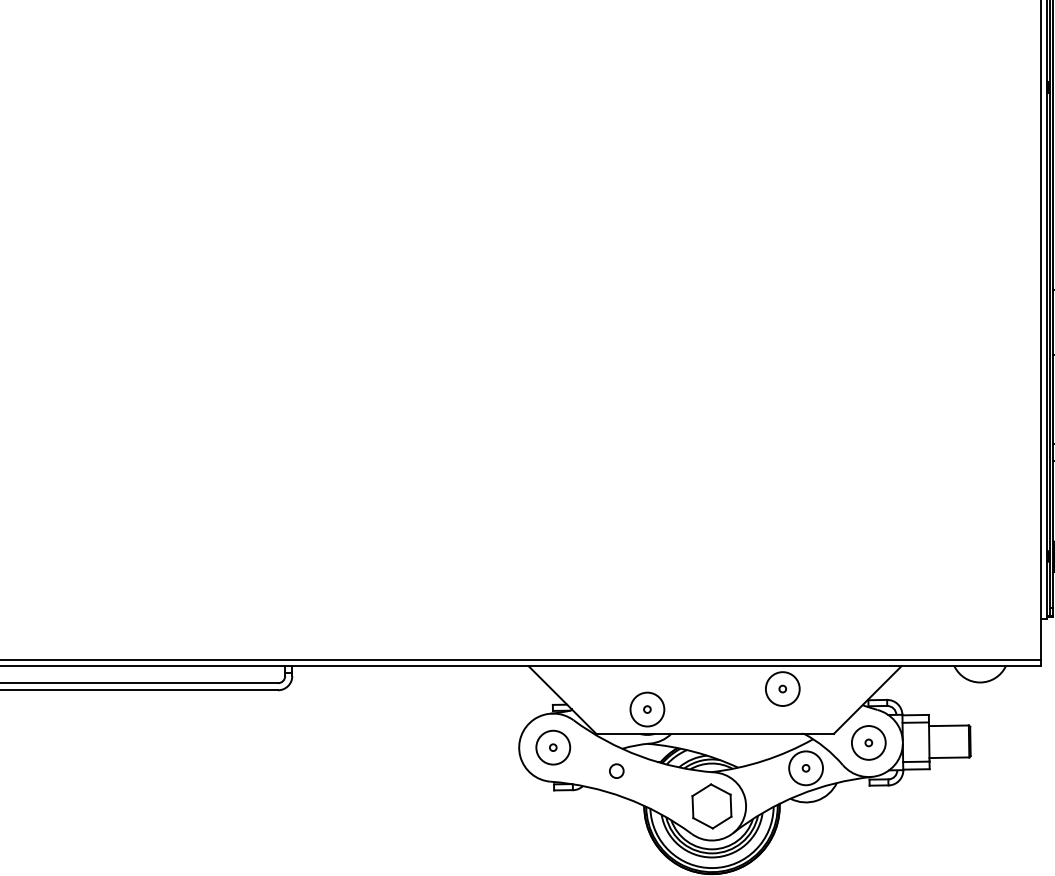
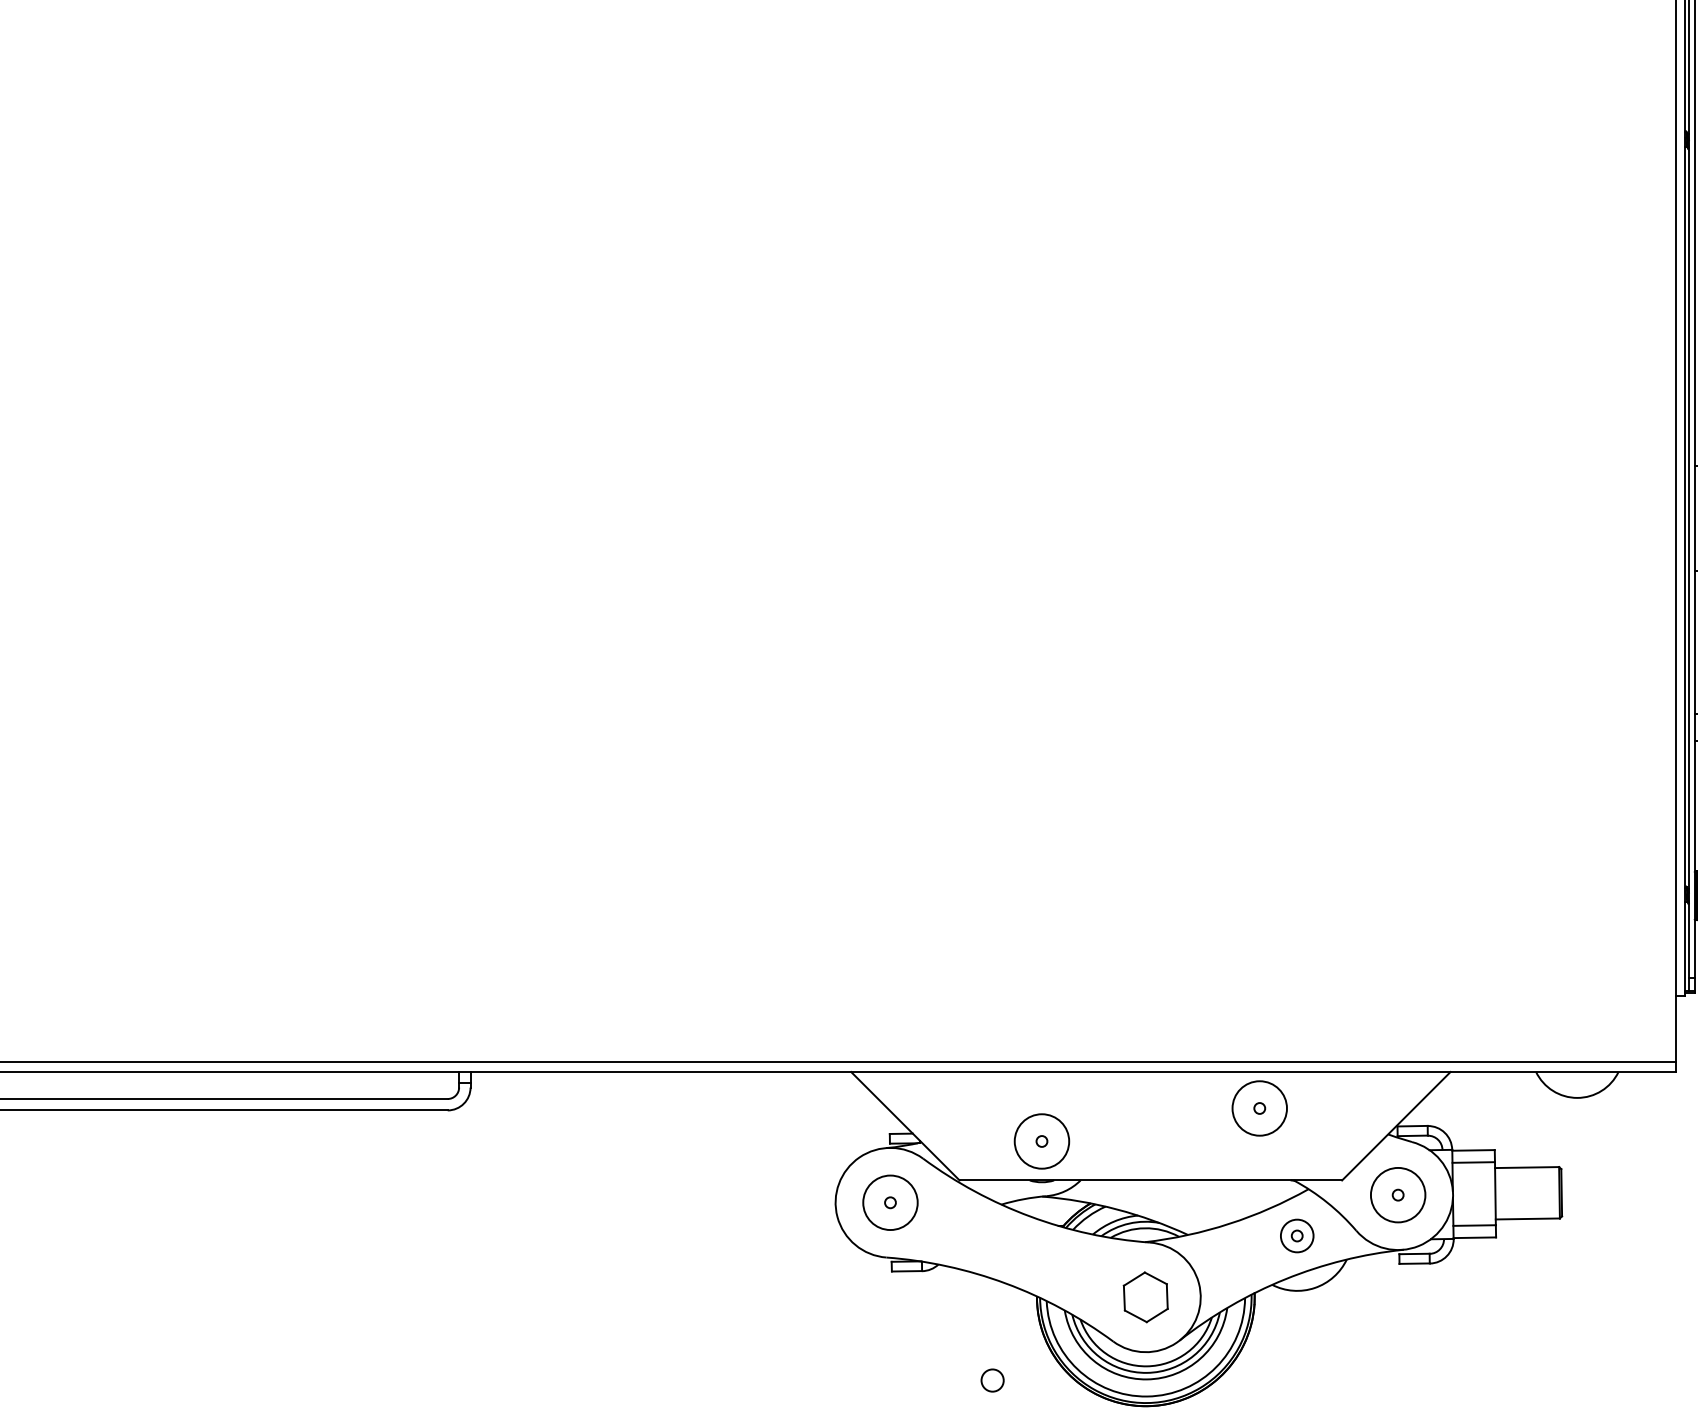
circle: (806, 768) -> (1297, 1236), size x0.6
circle: (616, 770) -> (992, 1379), moved
part: (711, 806) -> (1145, 1297), size x0.7

